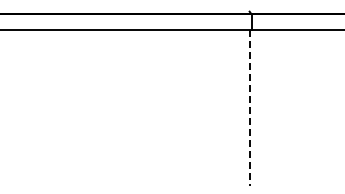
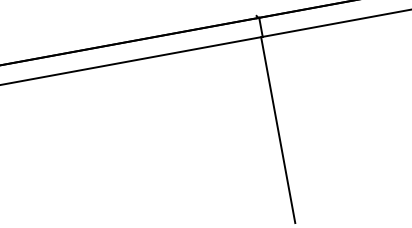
line: (250, 108) -> (278, 131), dashed -> solid

